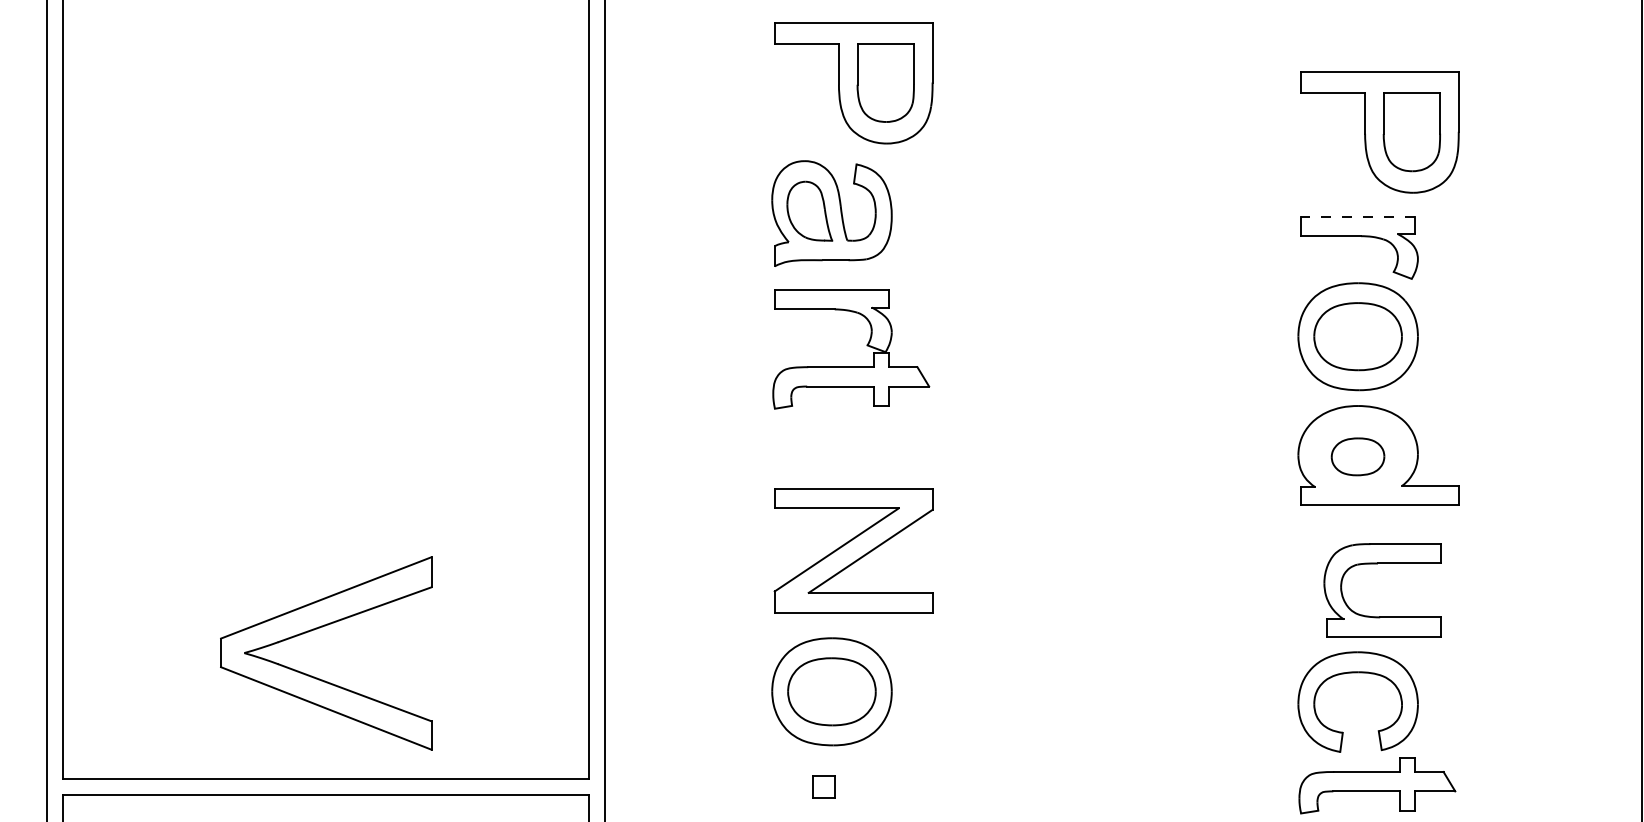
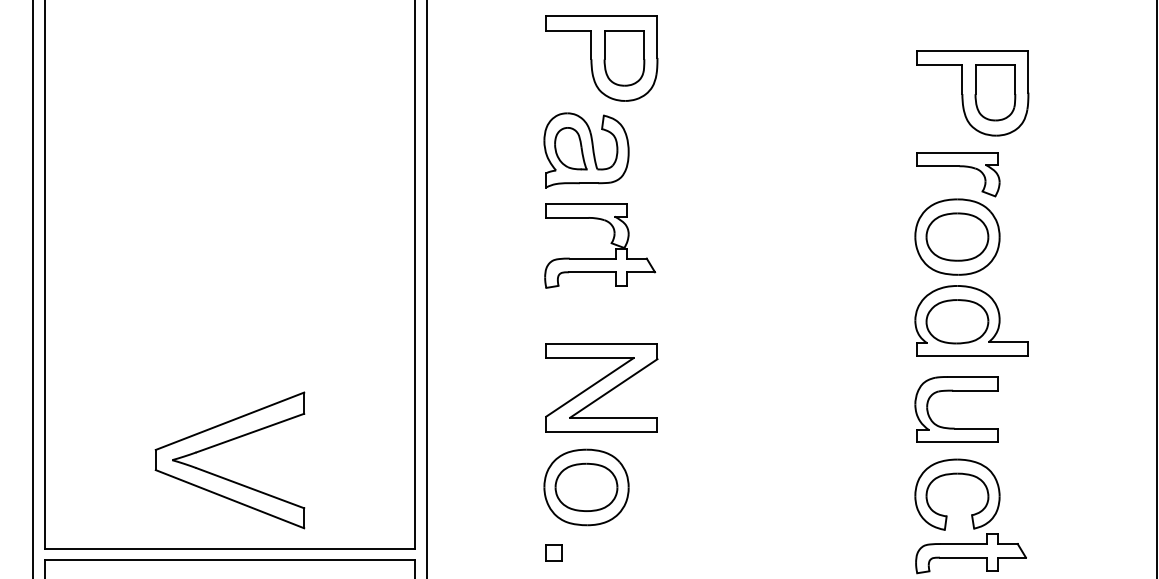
line: (1357, 216) -> (957, 152), dashed -> solid
part: (1357, 456) -> (957, 321), size x1.67
part: (1382, 616) -> (956, 428), moved
part: (823, 786) -> (553, 552), moved

